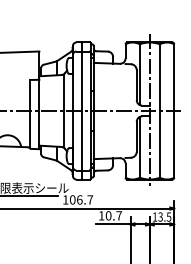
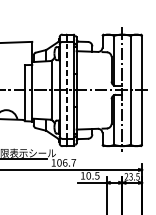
line: (81, 110) -> (66, 89), solid -> dashed
text: (119, 215) -> (97, 175), 10.7 -> 10.5
text: (154, 216) -> (126, 176), 13.5 -> 23.5

